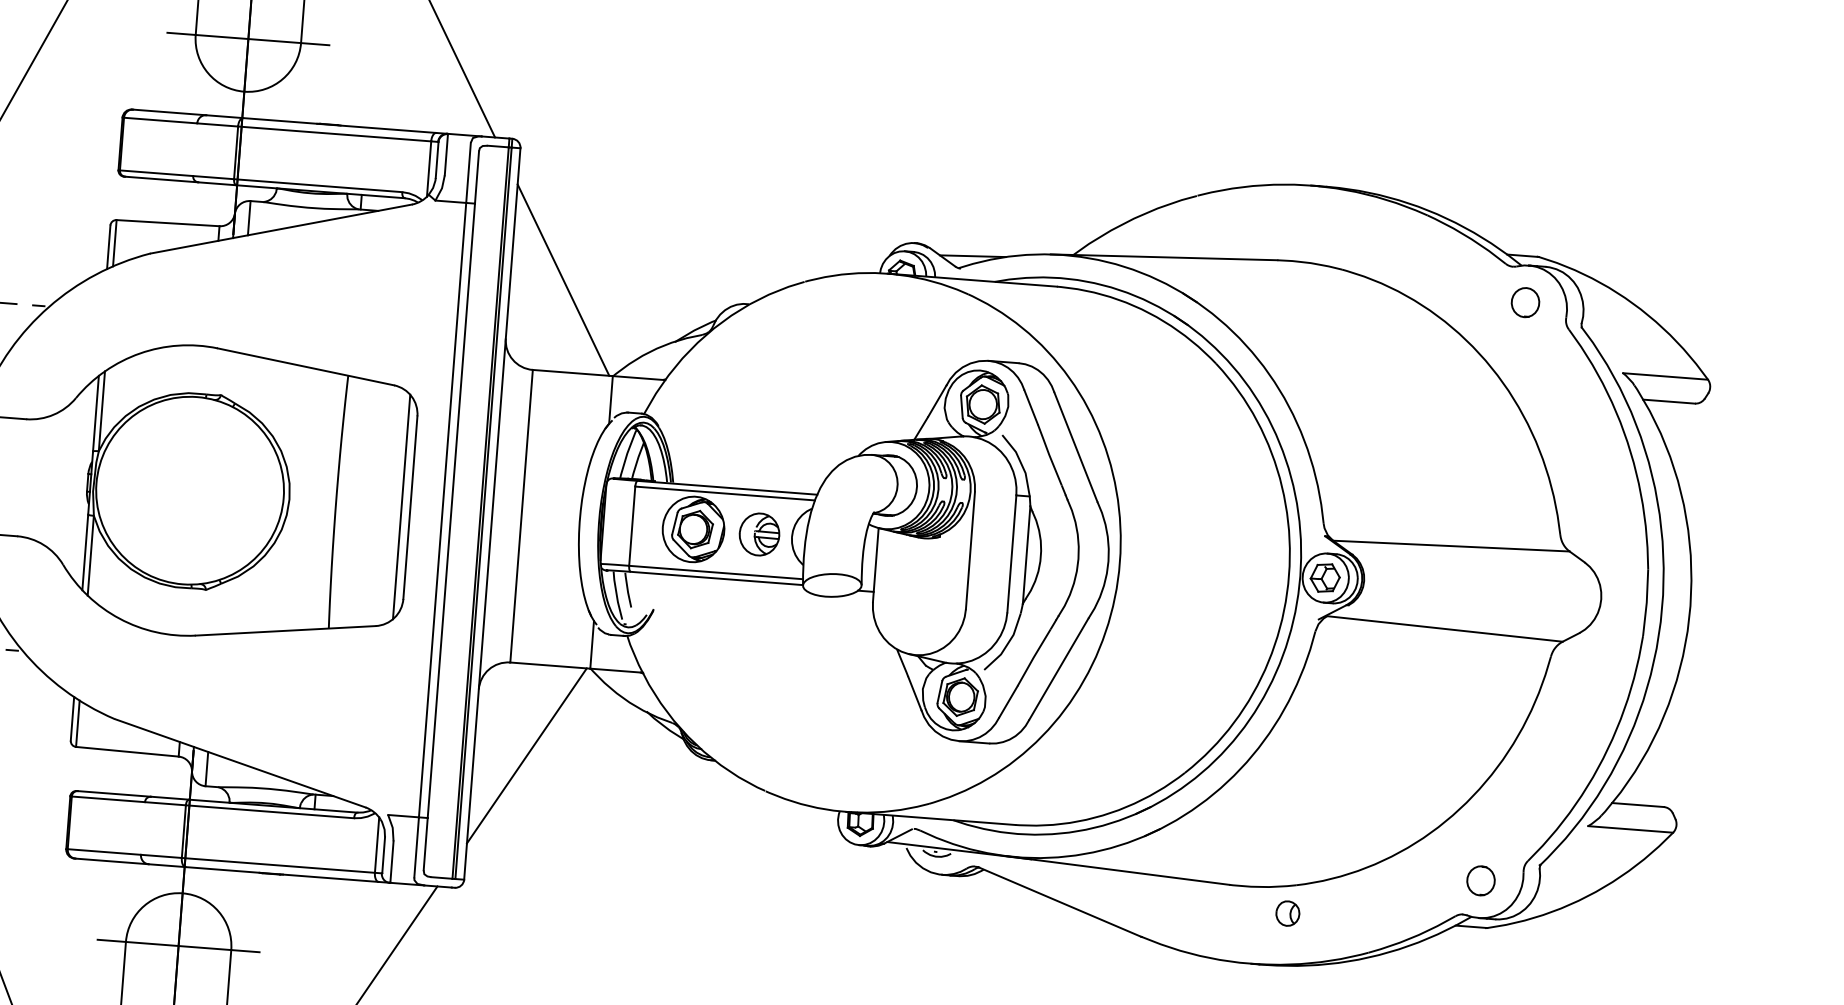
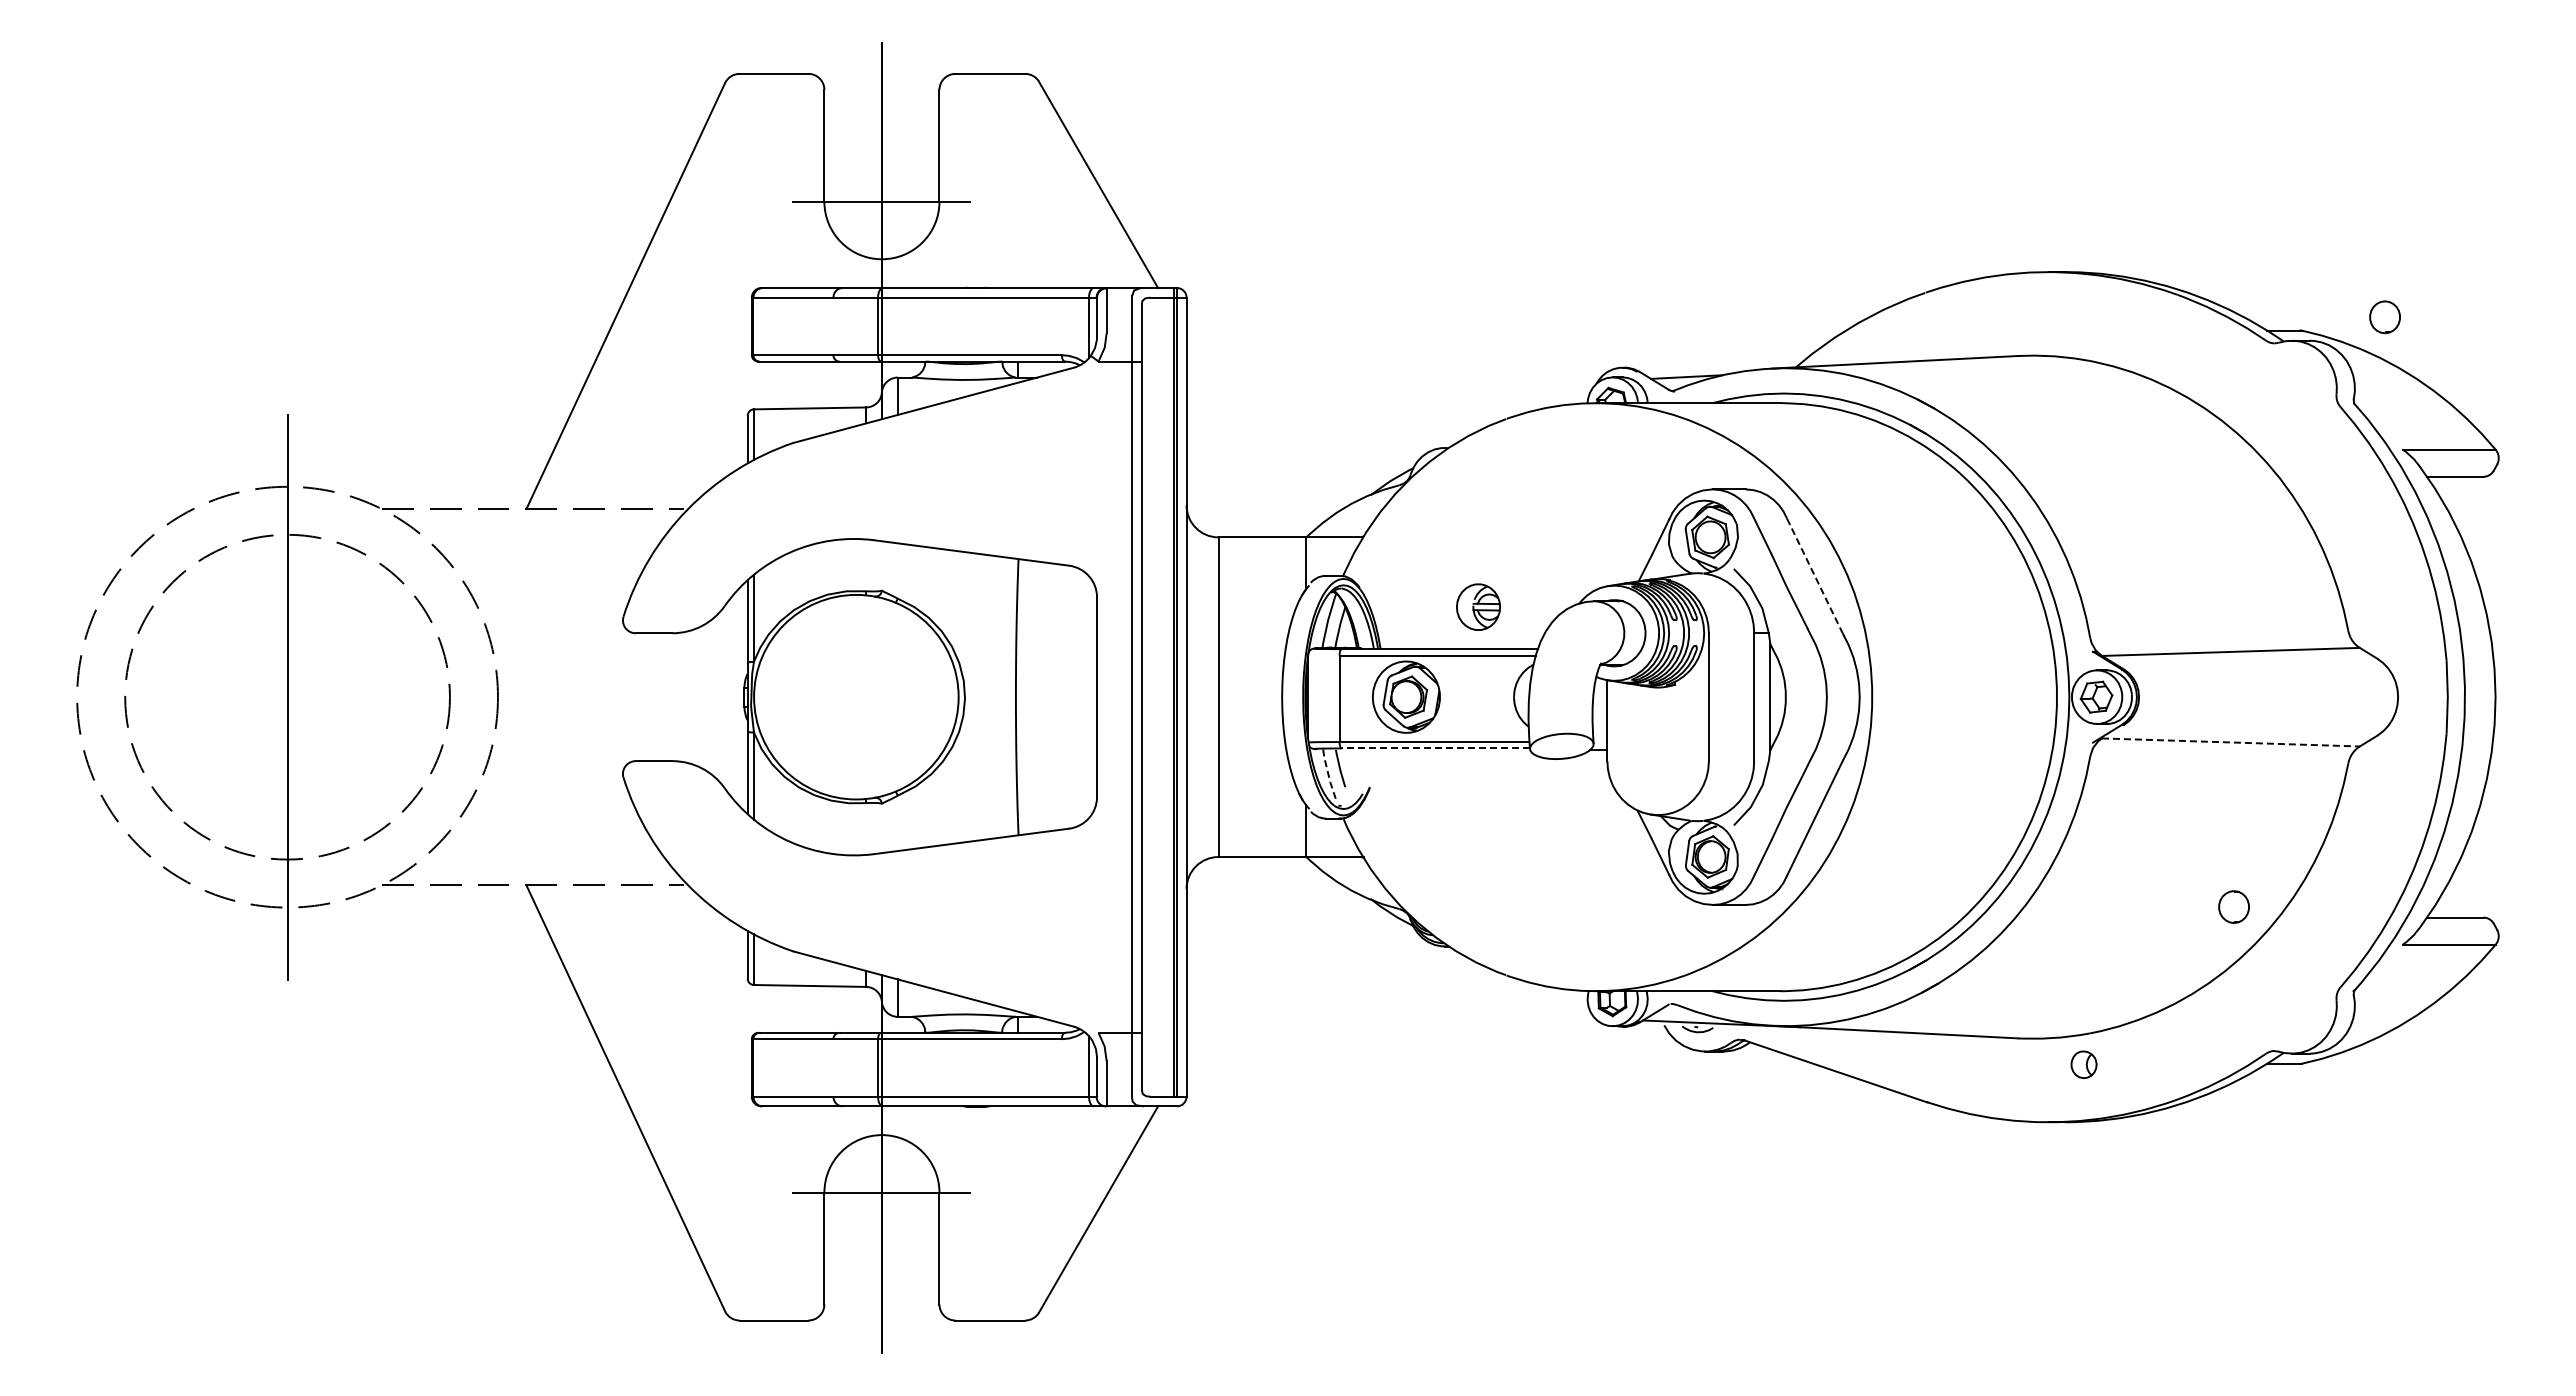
line: (563, 280) -> (1244, 437), removed
part: (1524, 302) -> (2384, 317), moved
line: (1075, 446) -> (1814, 575), solid -> dashed
line: (401, 506) -> (1087, 696), removed
part: (759, 533) -> (1478, 606), moved
line: (716, 578) -> (1435, 748), solid -> dashed
line: (616, 595) -> (1328, 775), solid -> dashed
line: (1444, 628) -> (2230, 742), solid -> dashed
line: (527, 756) -> (1244, 957), removed
part: (1480, 880) -> (2233, 906), moved

